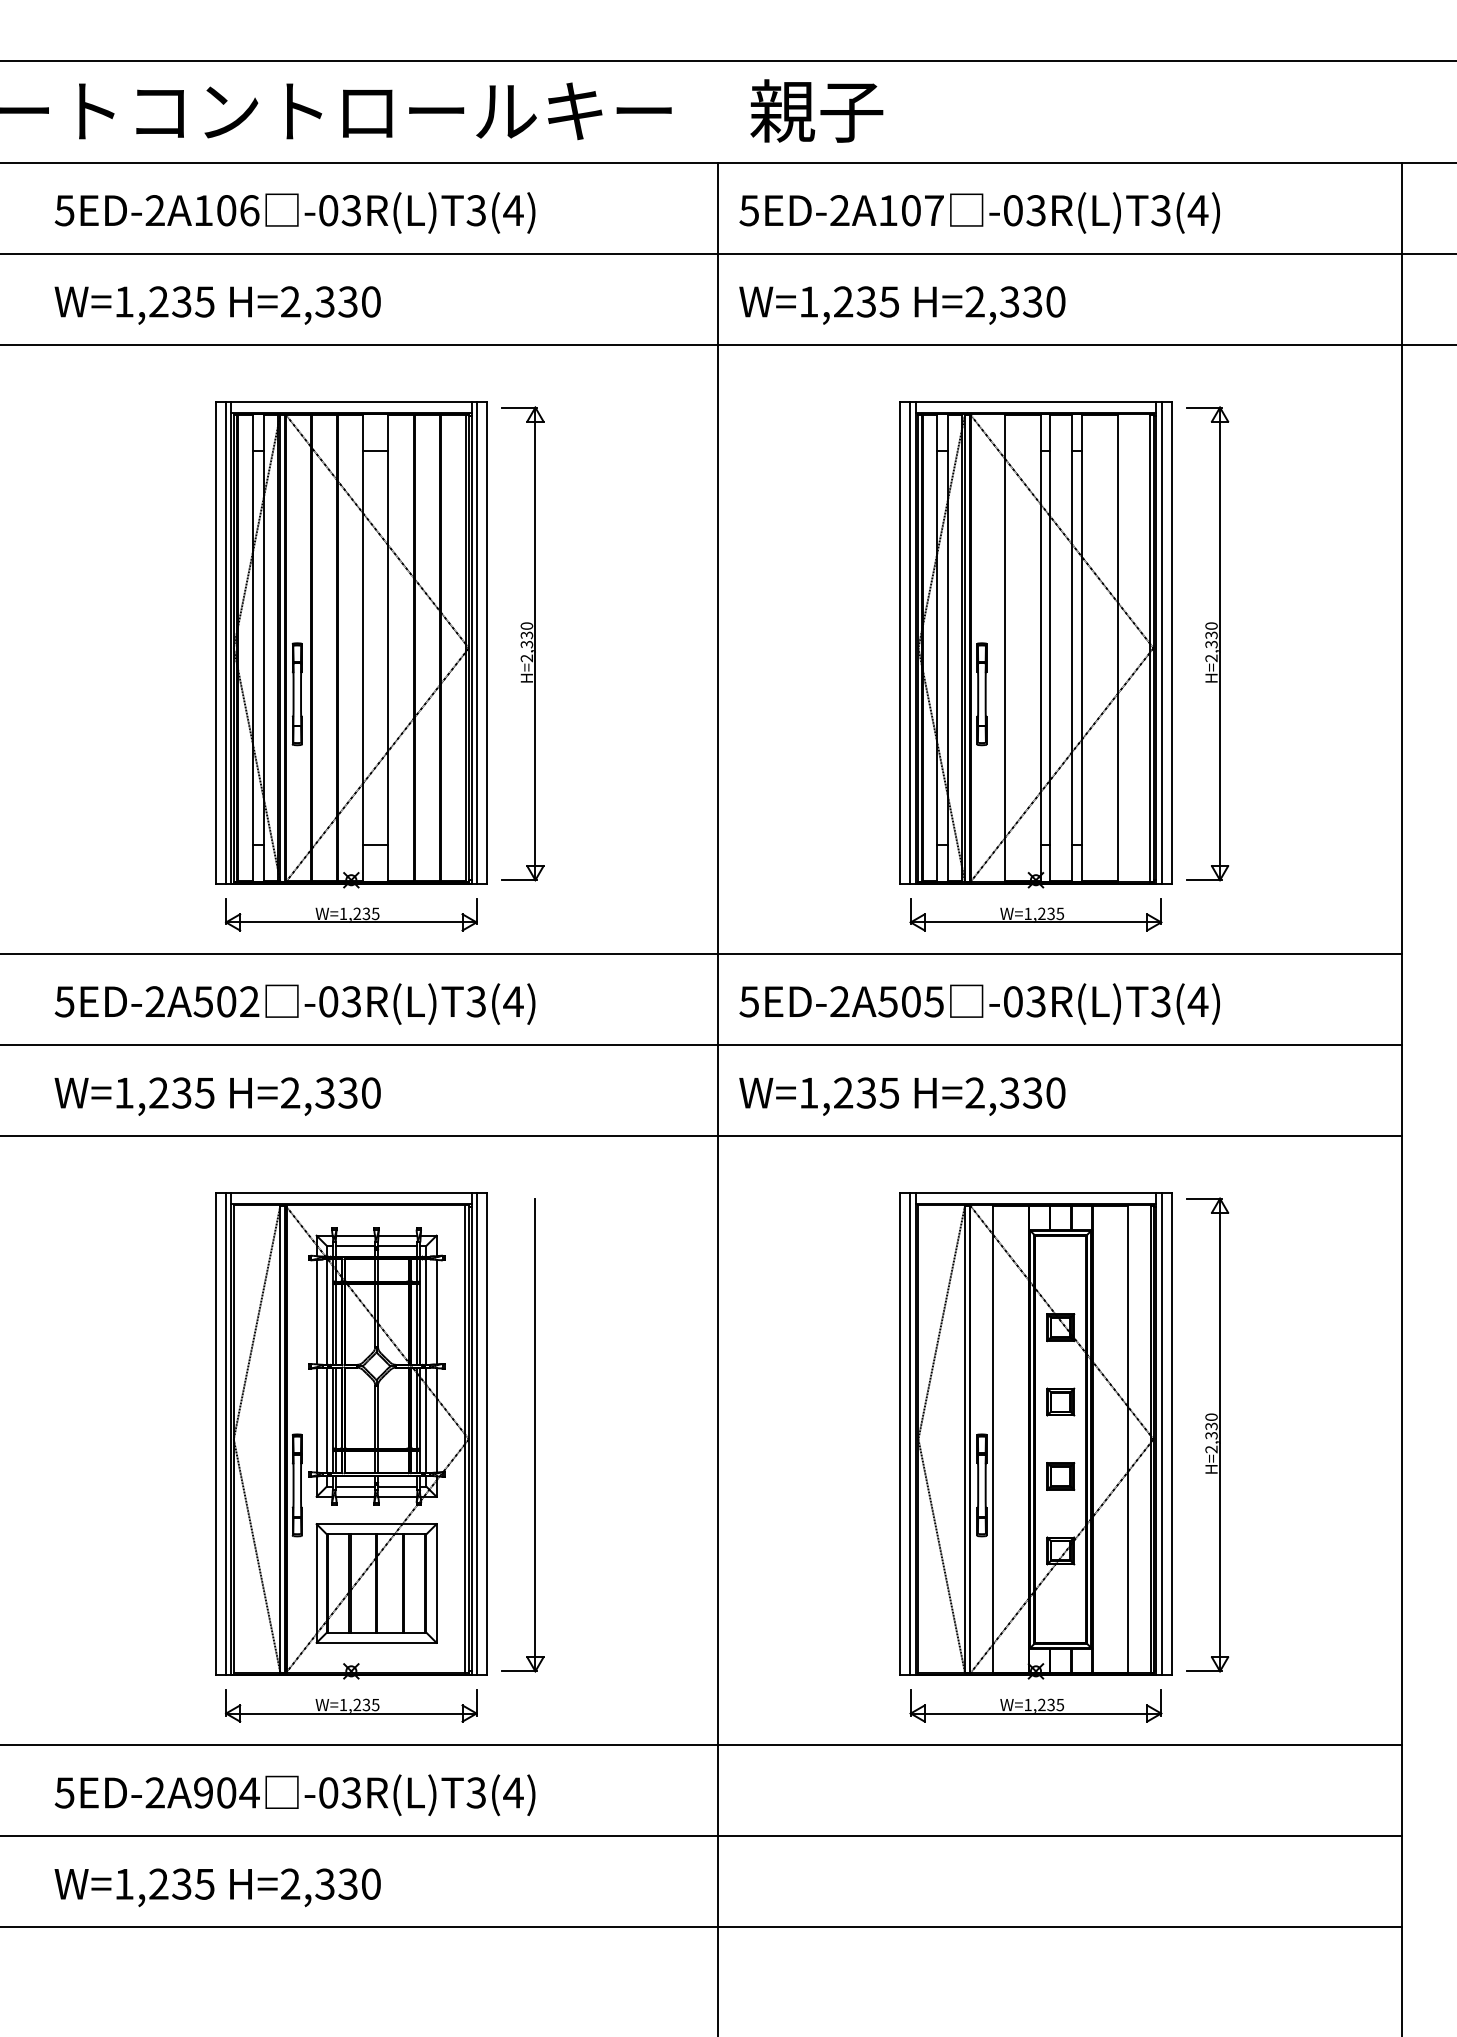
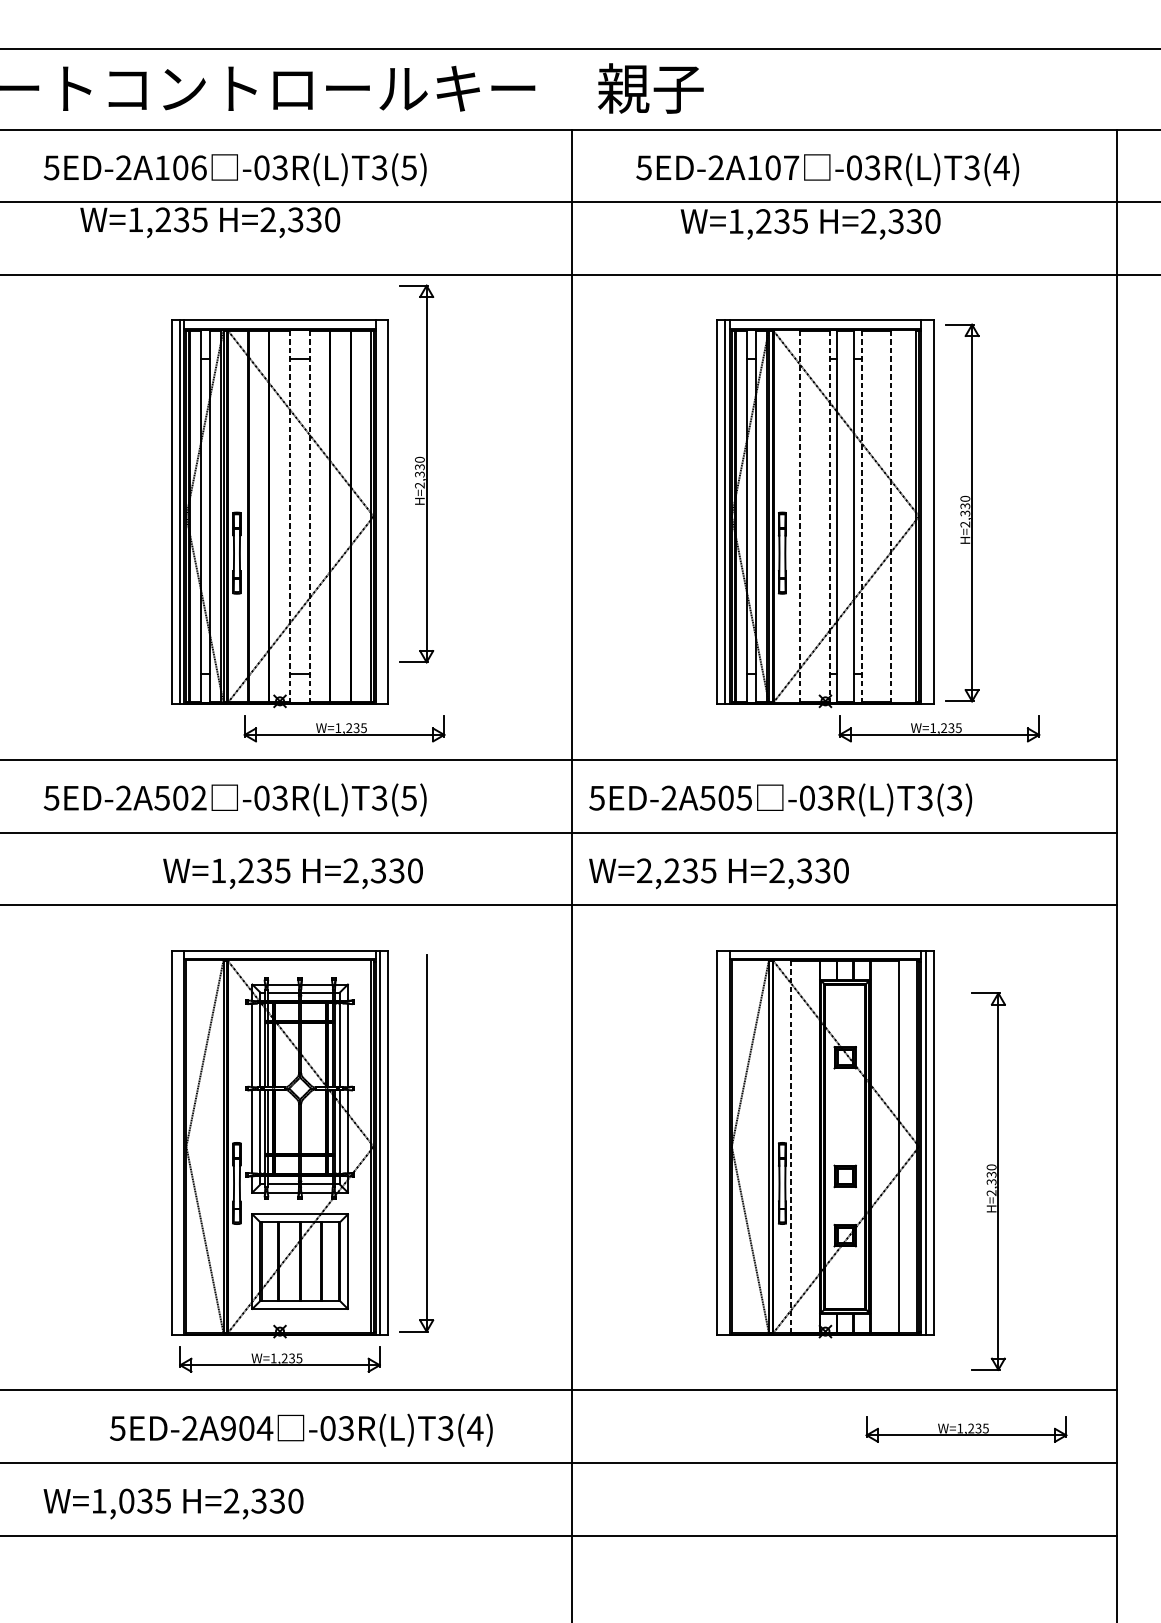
text: (513, 210) -> (409, 167), -03R(L)T3(4) -> -03R(L)T3(5)
text: (979, 212) -> (827, 169), moved
text: (217, 305) -> (210, 222), moved
text: (902, 305) -> (810, 224), moved
line: (477, 642) -> (380, 511), removed
line: (1161, 642) -> (925, 511), removed
part: (522, 643) -> (416, 473), moved
line: (363, 648) -> (289, 516), solid -> dashed
line: (388, 648) -> (309, 516), solid -> dashed
line: (1004, 648) -> (800, 516), solid -> dashed
line: (1041, 648) -> (829, 516), solid -> dashed
line: (1081, 648) -> (861, 516), solid -> dashed
line: (1118, 648) -> (891, 516), solid -> dashed
part: (351, 914) -> (344, 728), moved
part: (1035, 914) -> (939, 728), moved
text: (513, 1001) -> (409, 797), -03R(L)T3(4) -> -03R(L)T3(5)
text: (1197, 1001) -> (954, 797), -03R(L)T3(4) -> -03R(L)T3(3)
text: (808, 1092) -> (644, 870), W=1,235 -> W=2,235
text: (217, 1096) -> (292, 873), moved
part: (1060, 1401) -> (845, 1116), removed
line: (225, 1434) -> (179, 1142), removed
line: (910, 1434) -> (725, 1142), removed
part: (1207, 1434) -> (988, 1181), moved
line: (993, 1439) -> (791, 1146), solid -> dashed
part: (1035, 1705) -> (966, 1428), moved
text: (294, 1795) -> (300, 1430), moved
text: (158, 1883) -> (126, 1500), W=1,235 -> W=1,035

